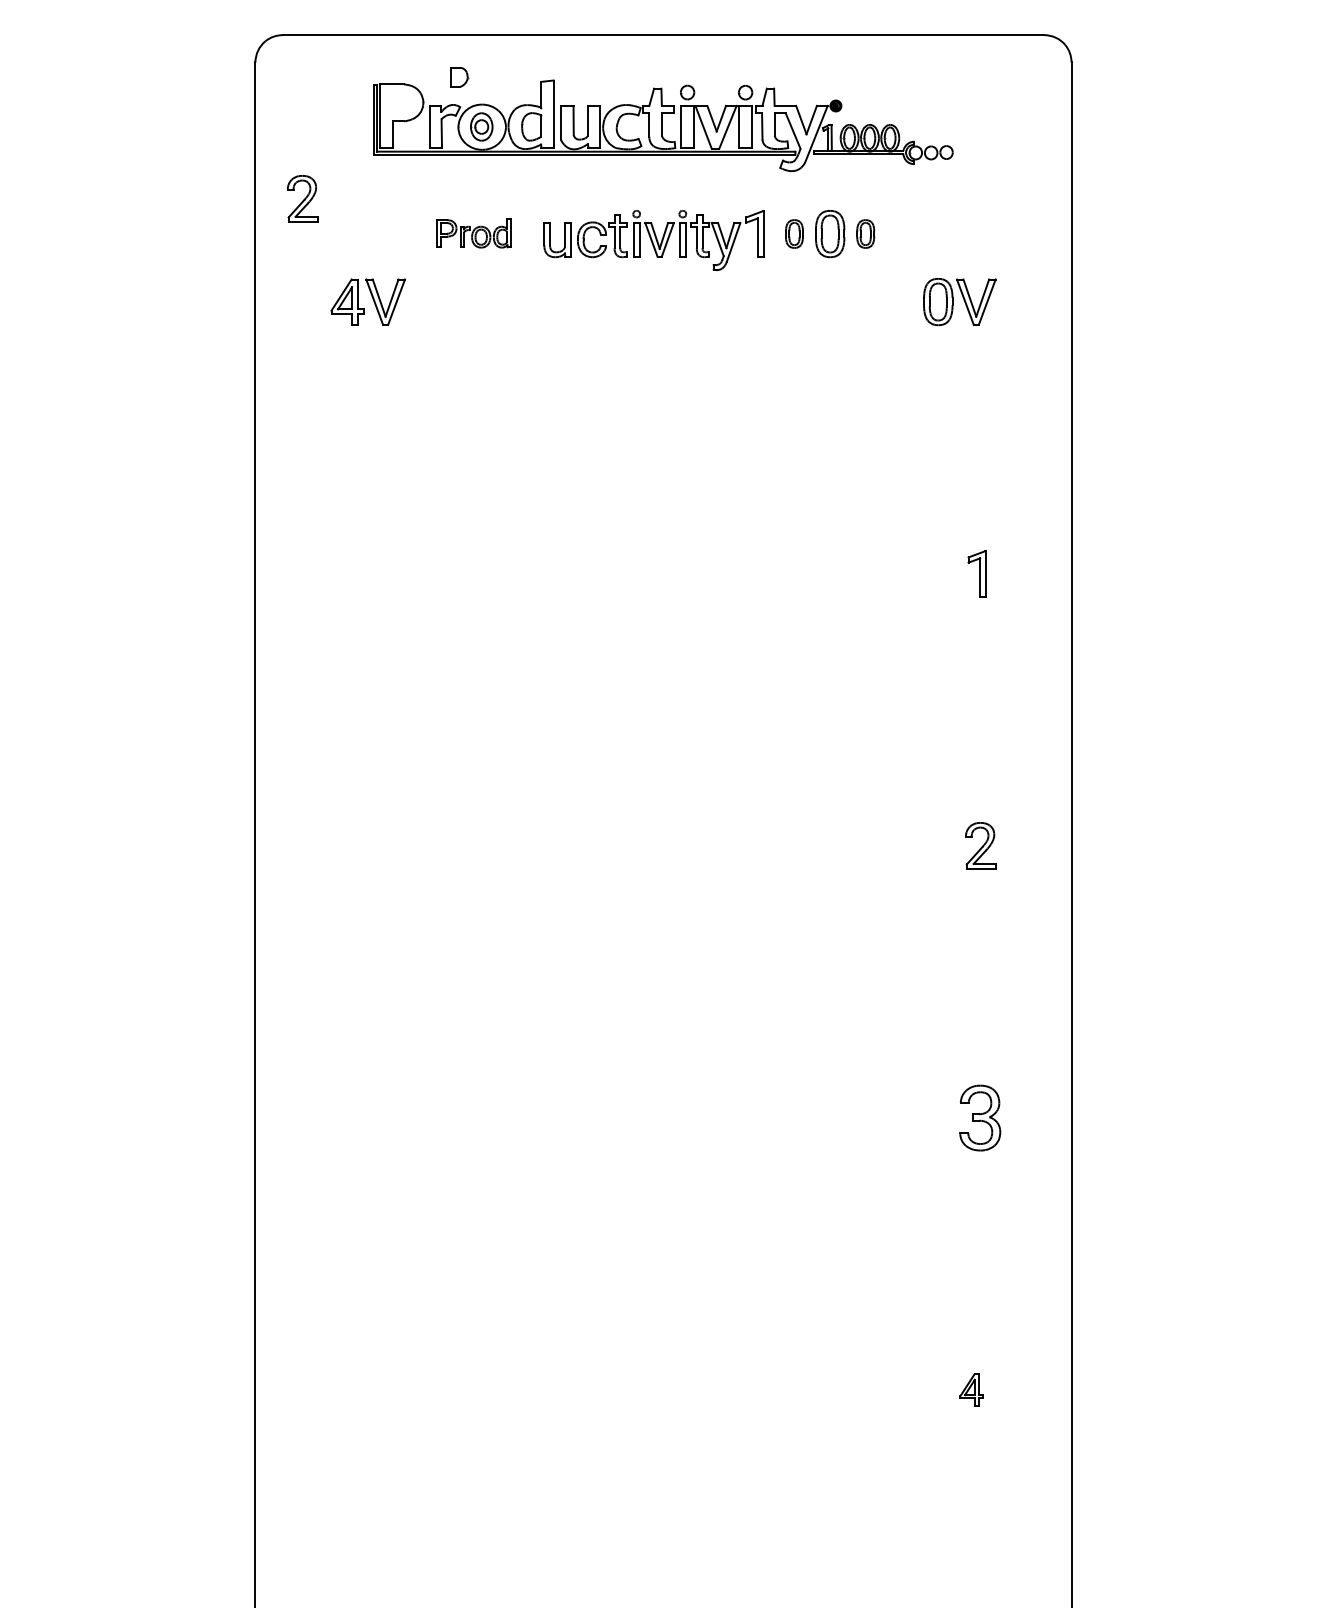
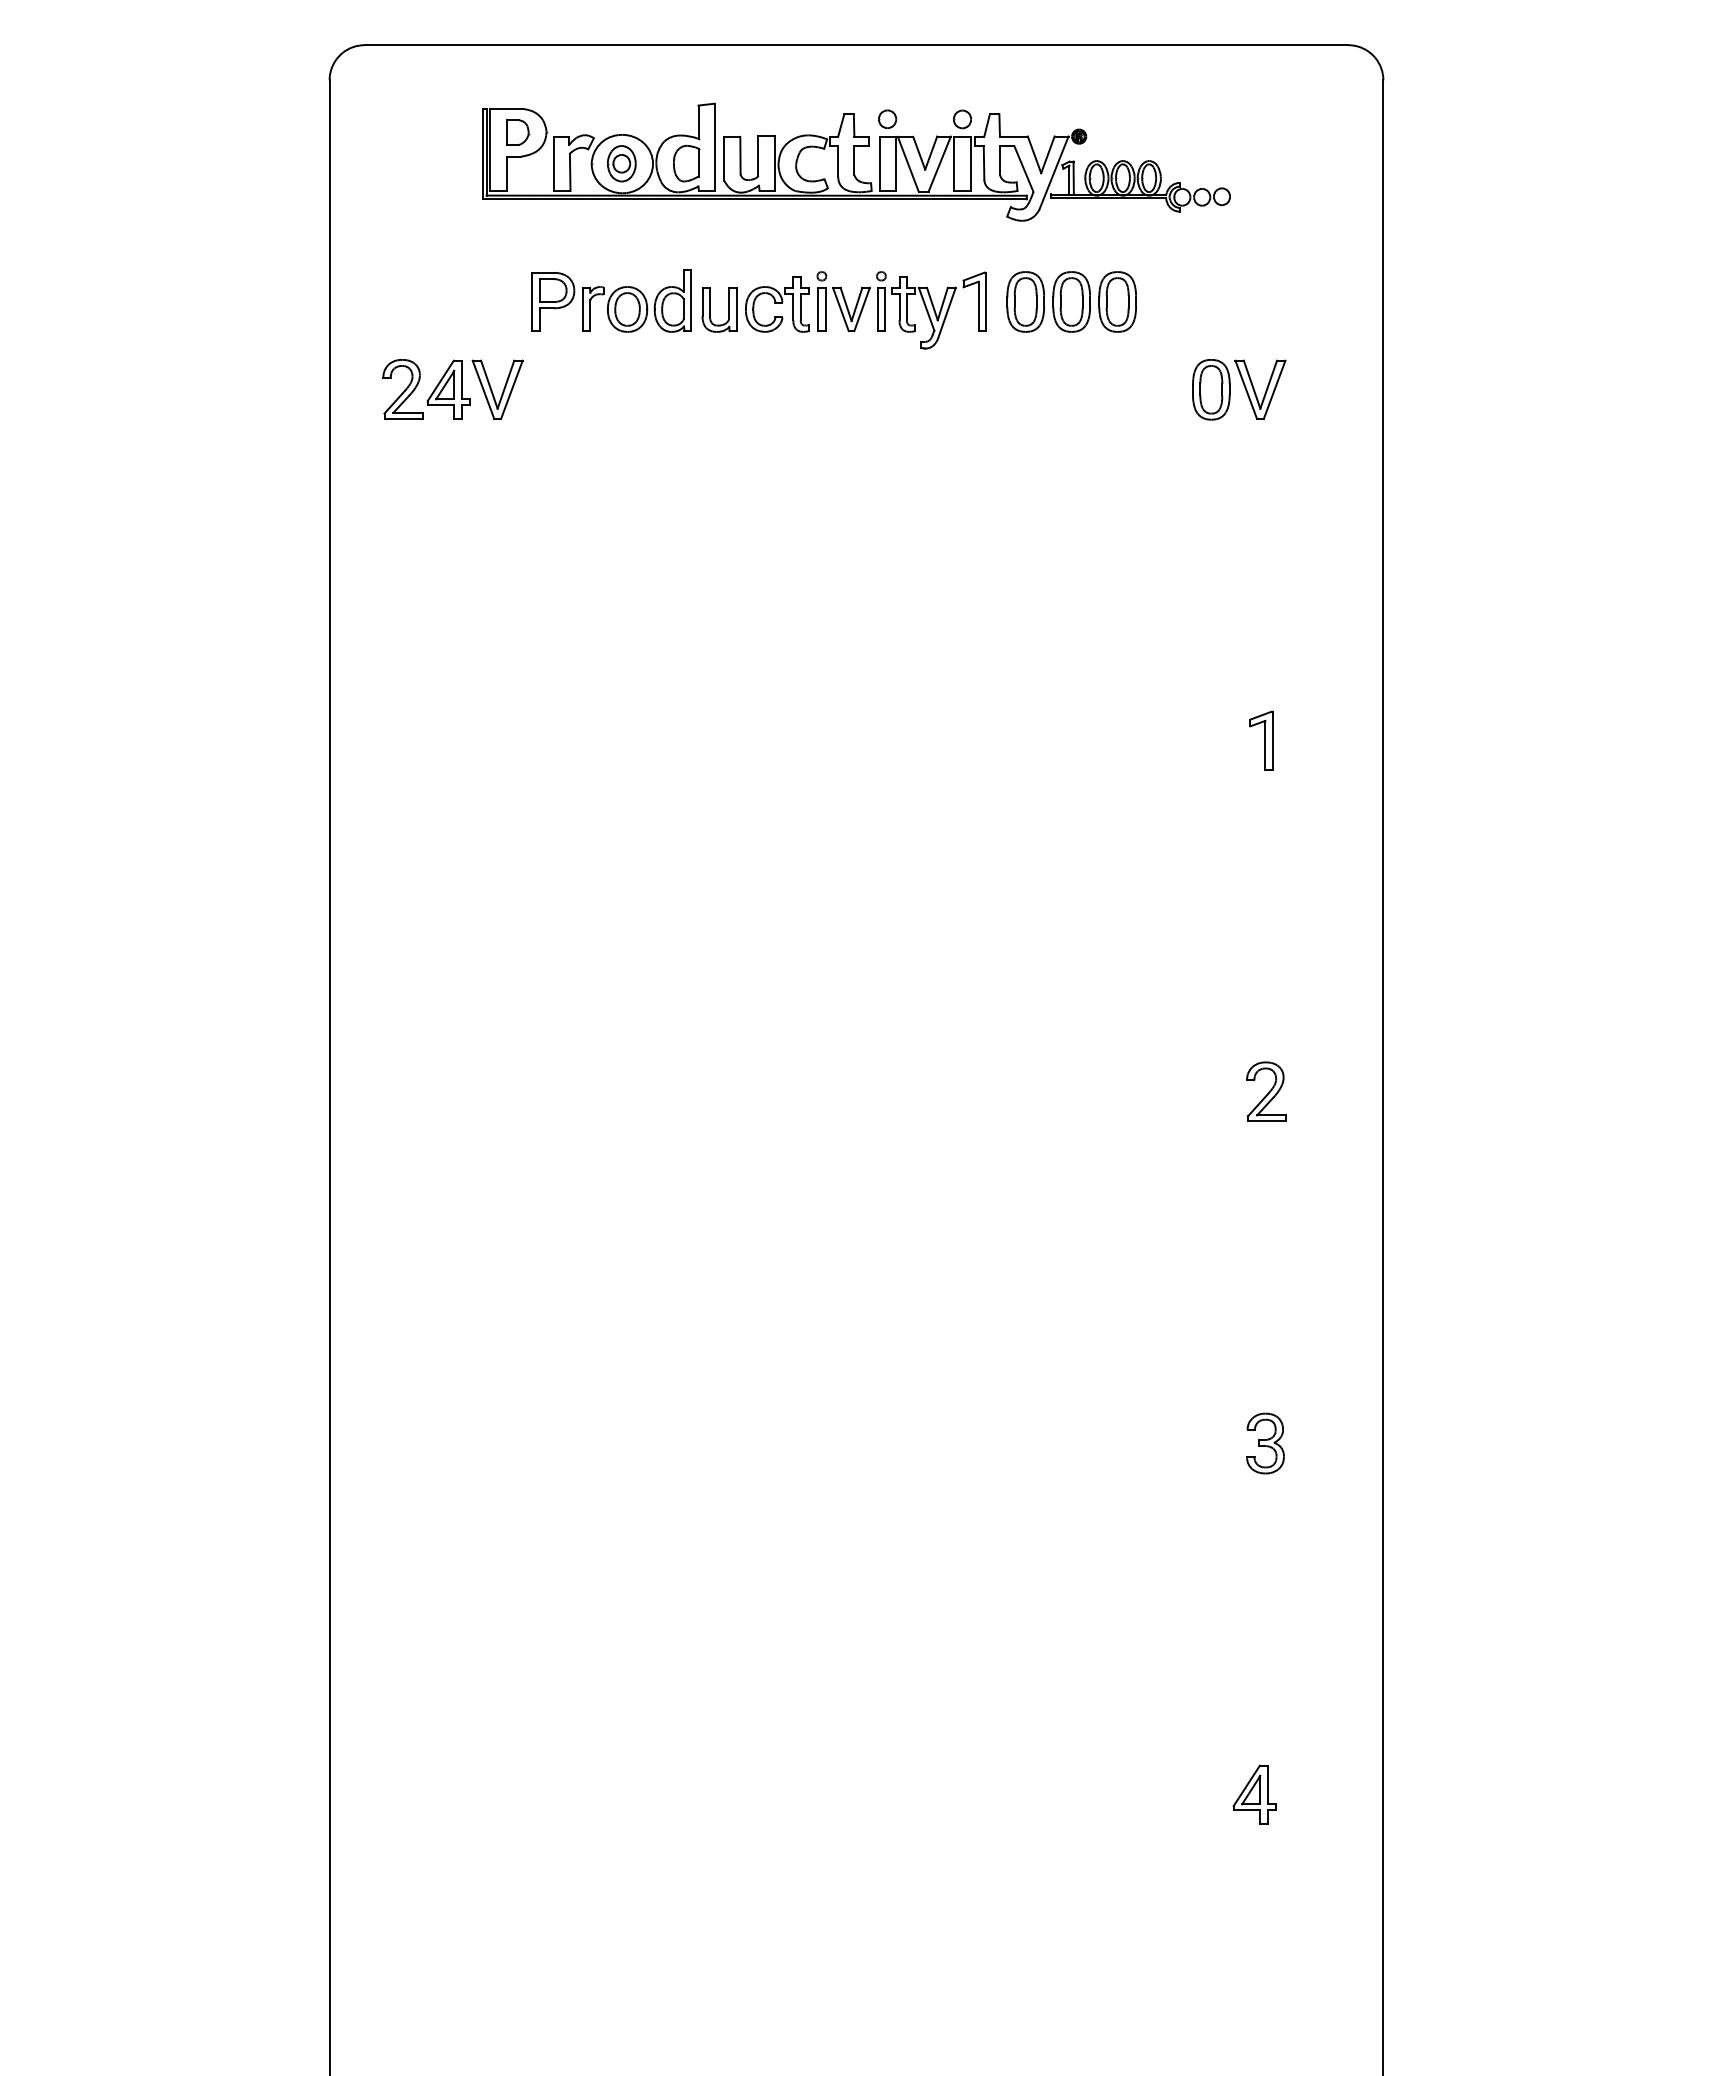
part: (459, 77) -> (518, 132), moved
part: (302, 198) -> (402, 389), moved
part: (473, 232) -> (611, 300), size x1.67
part: (794, 233) -> (1025, 301), size x1.67
part: (865, 233) -> (1117, 301), size x1.67
part: (980, 1118) -> (1265, 1443), size x0.71
part: (971, 1389) -> (1254, 1794), size x1.43

